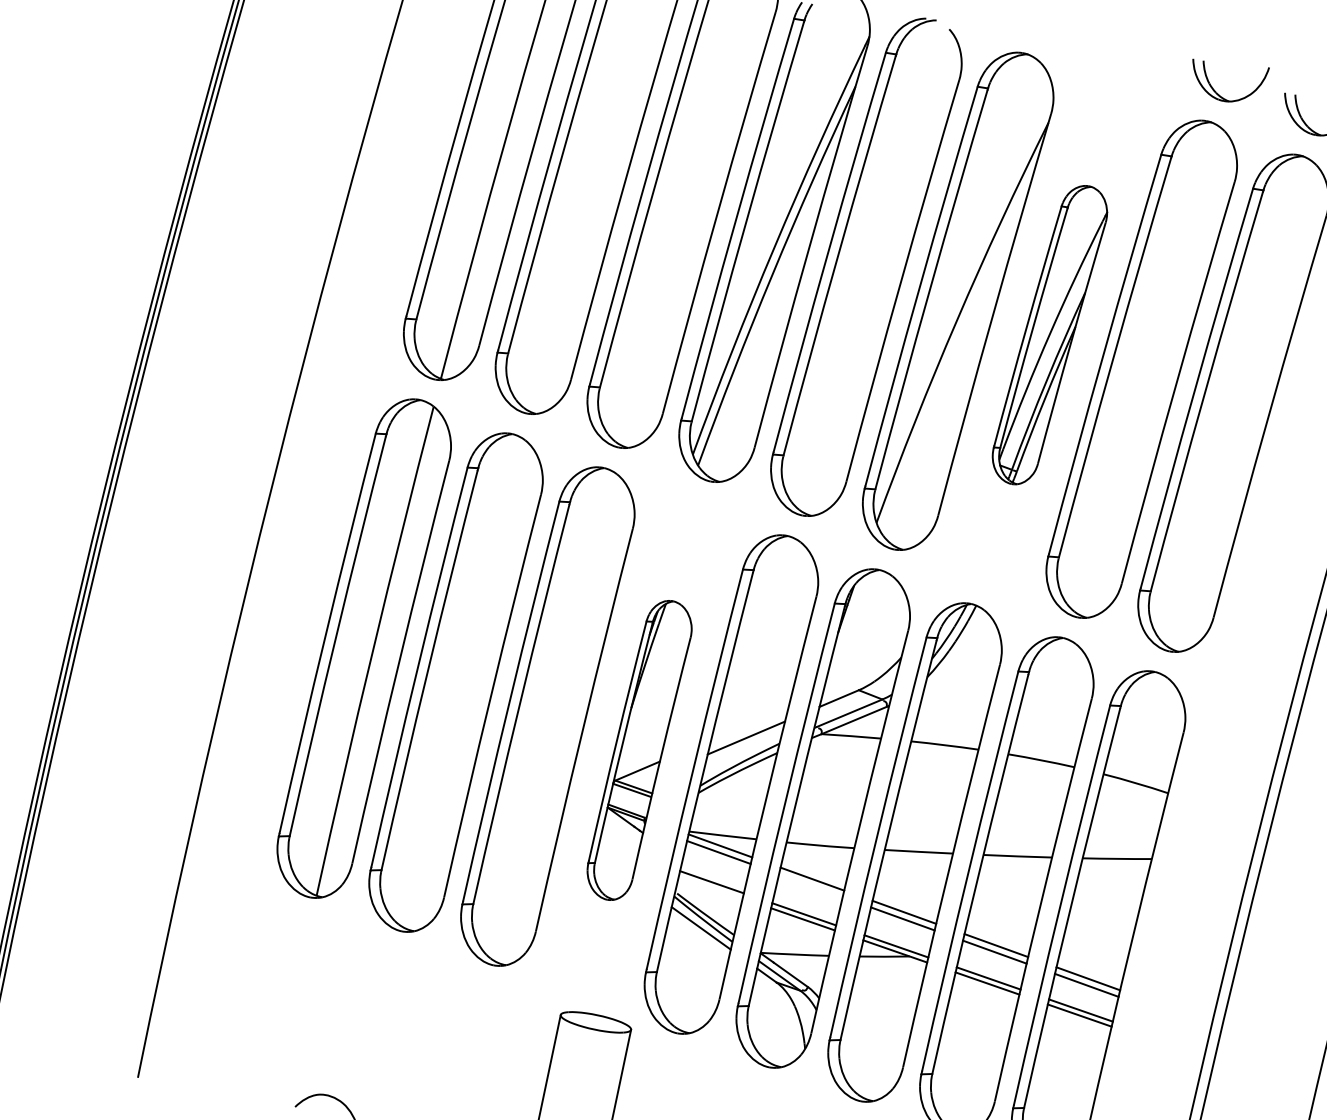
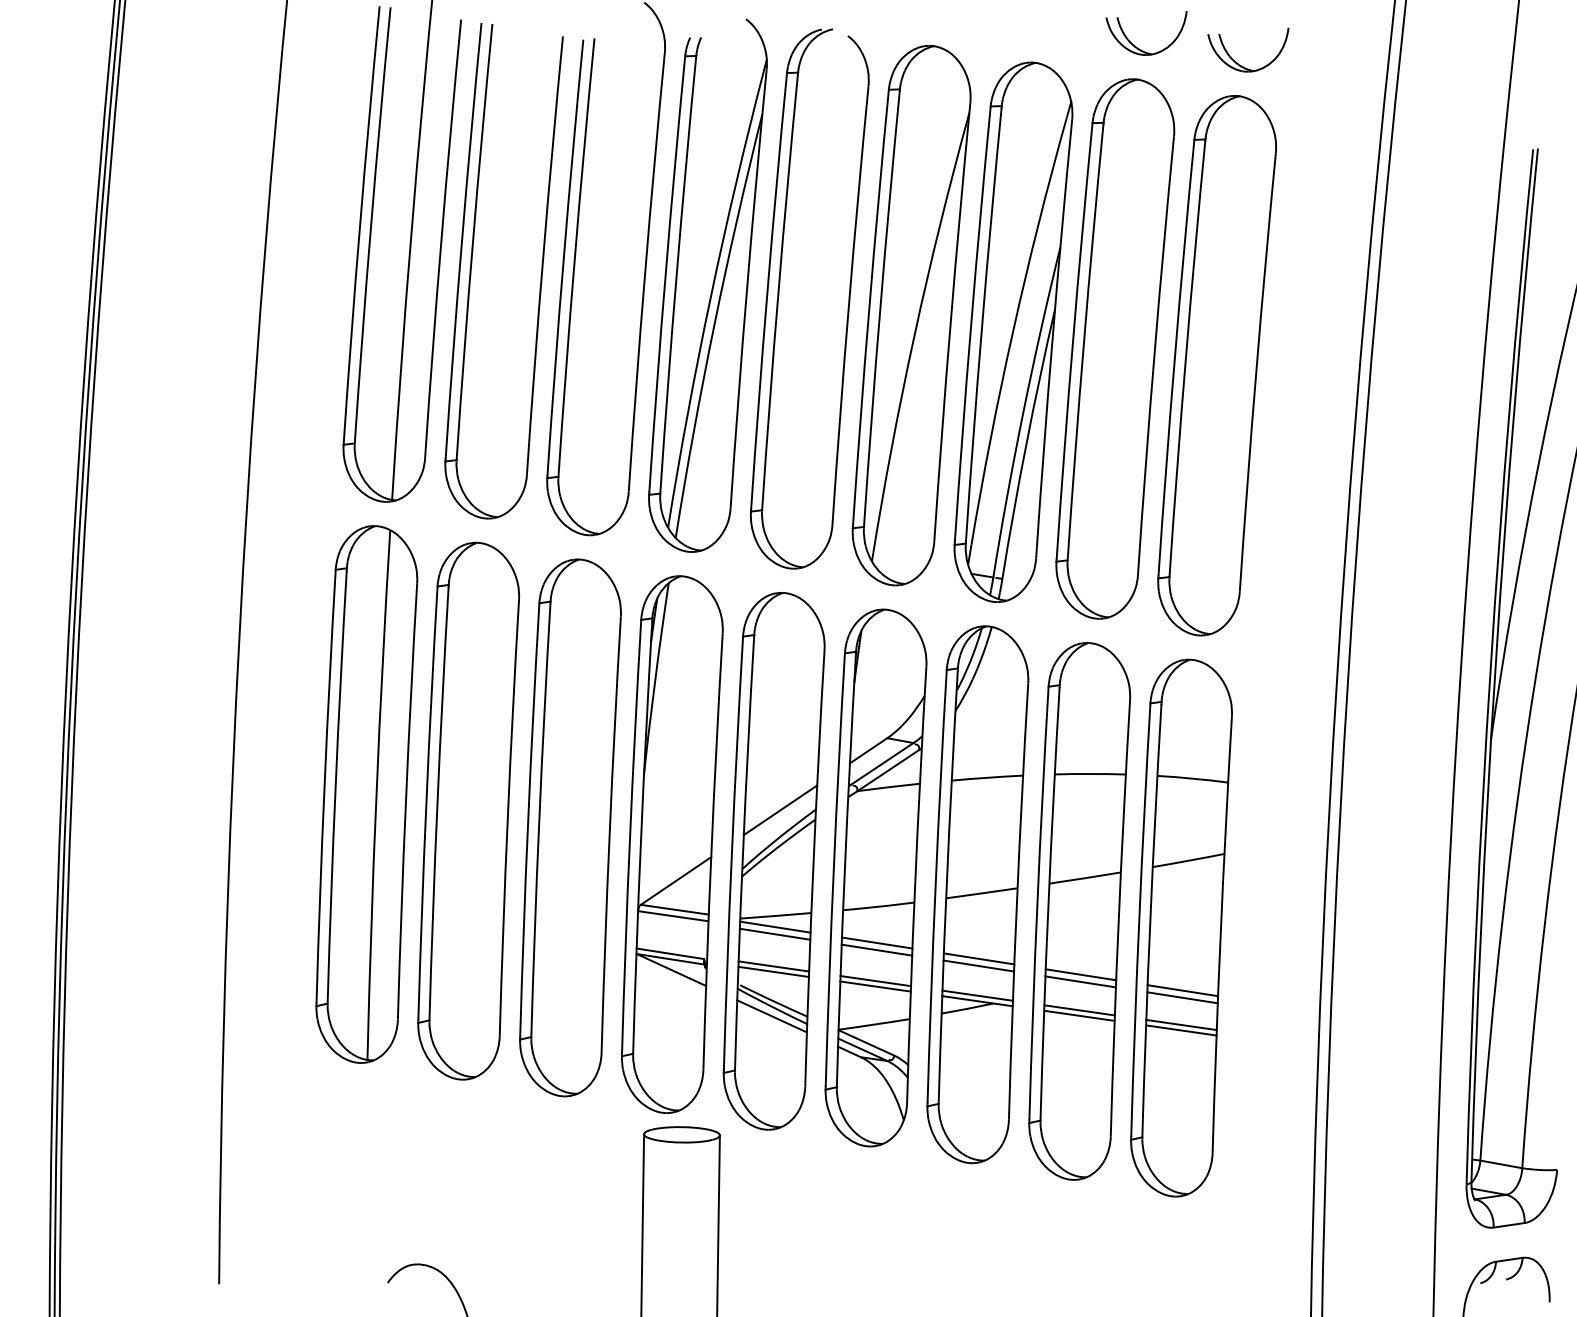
part: (1049, 334) -> (1013, 331), size x1.67
part: (639, 750) -> (672, 844), size x1.67
line: (810, 885) -> (876, 949), added
line: (710, 886) -> (773, 971), added

